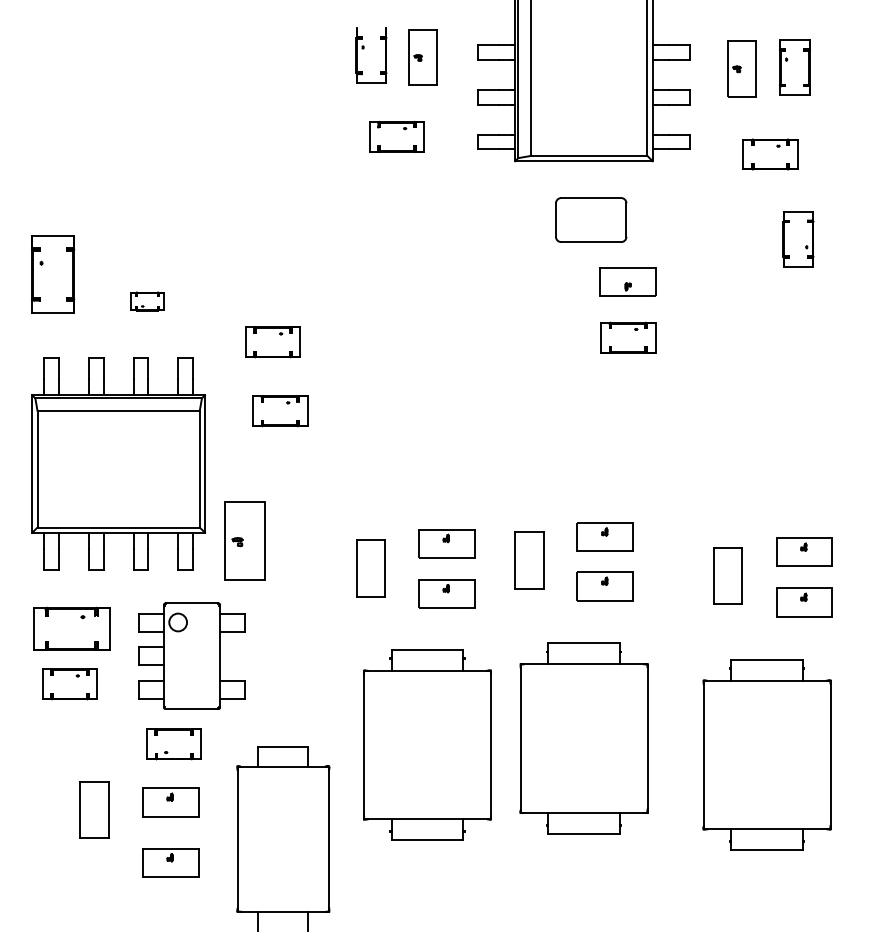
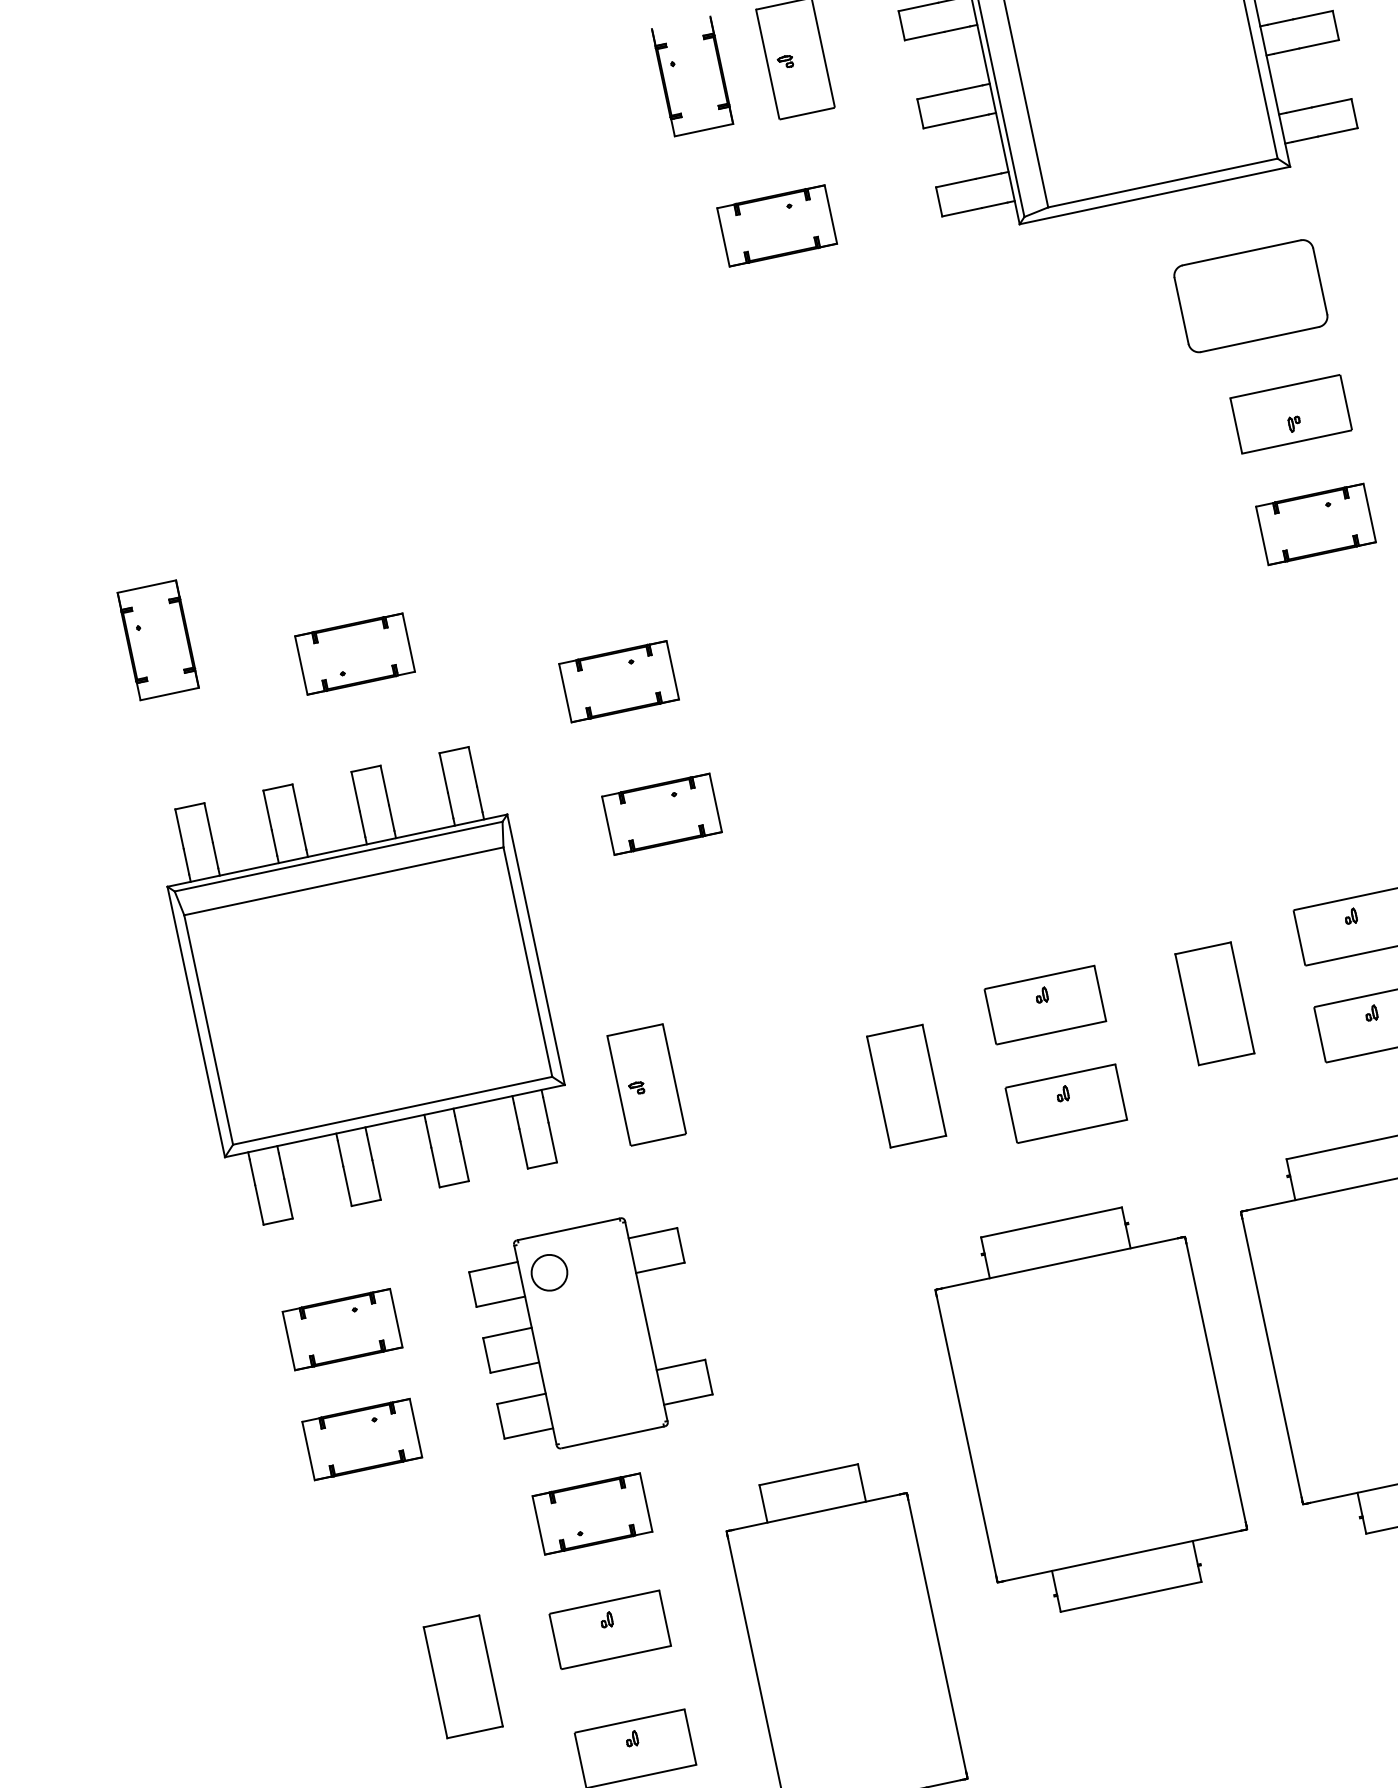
part: (591, 219) -> (1251, 294), moved
part: (53, 274) -> (158, 640), size x0.71
part: (147, 301) -> (354, 654), size x1.67
part: (244, 540) -> (645, 1083), size x0.71
part: (71, 628) -> (342, 1329), size x0.71

